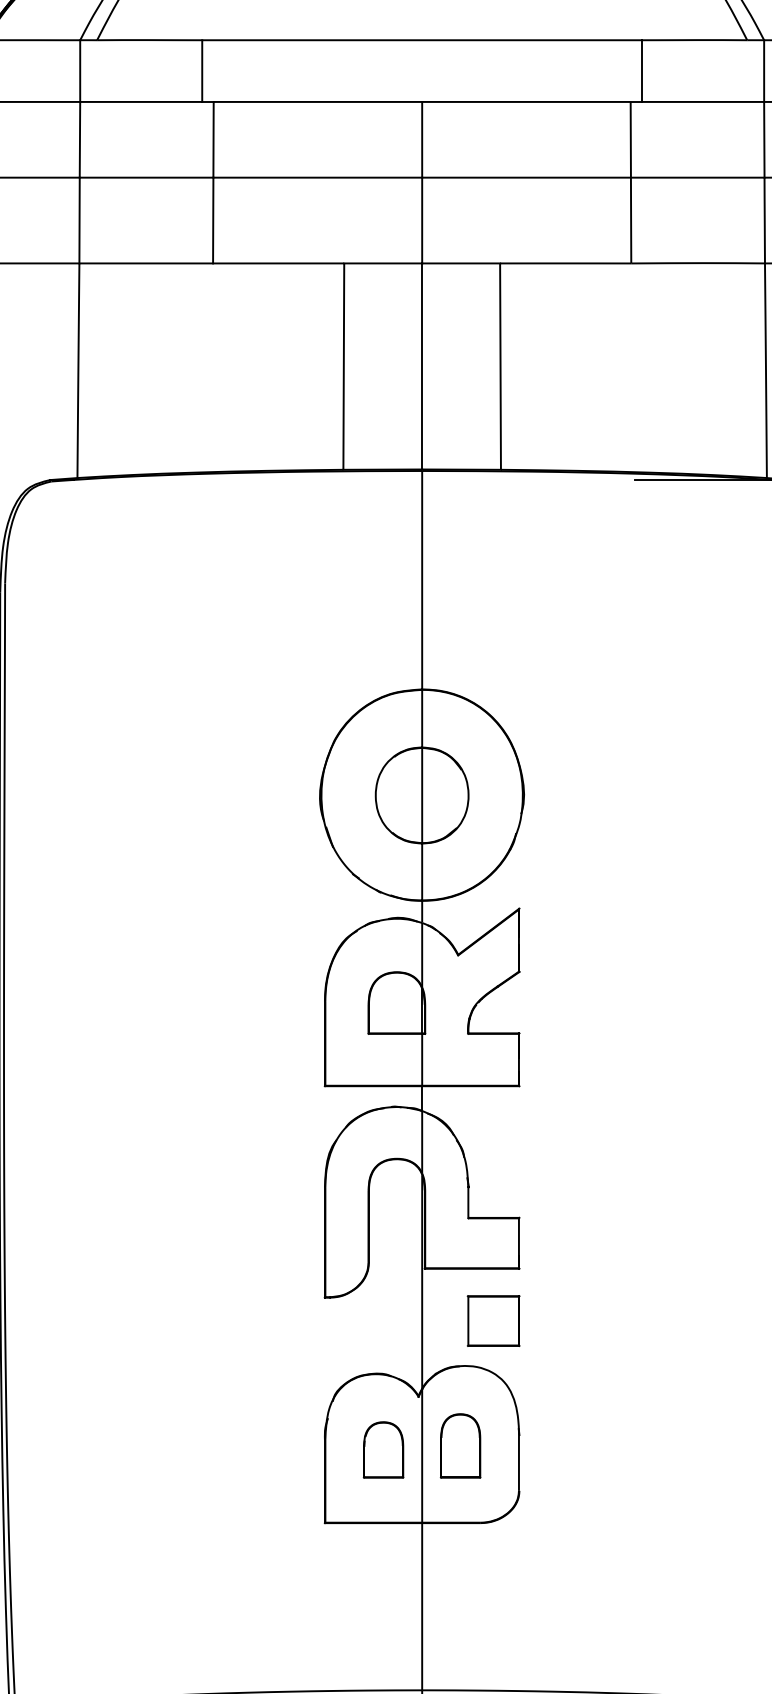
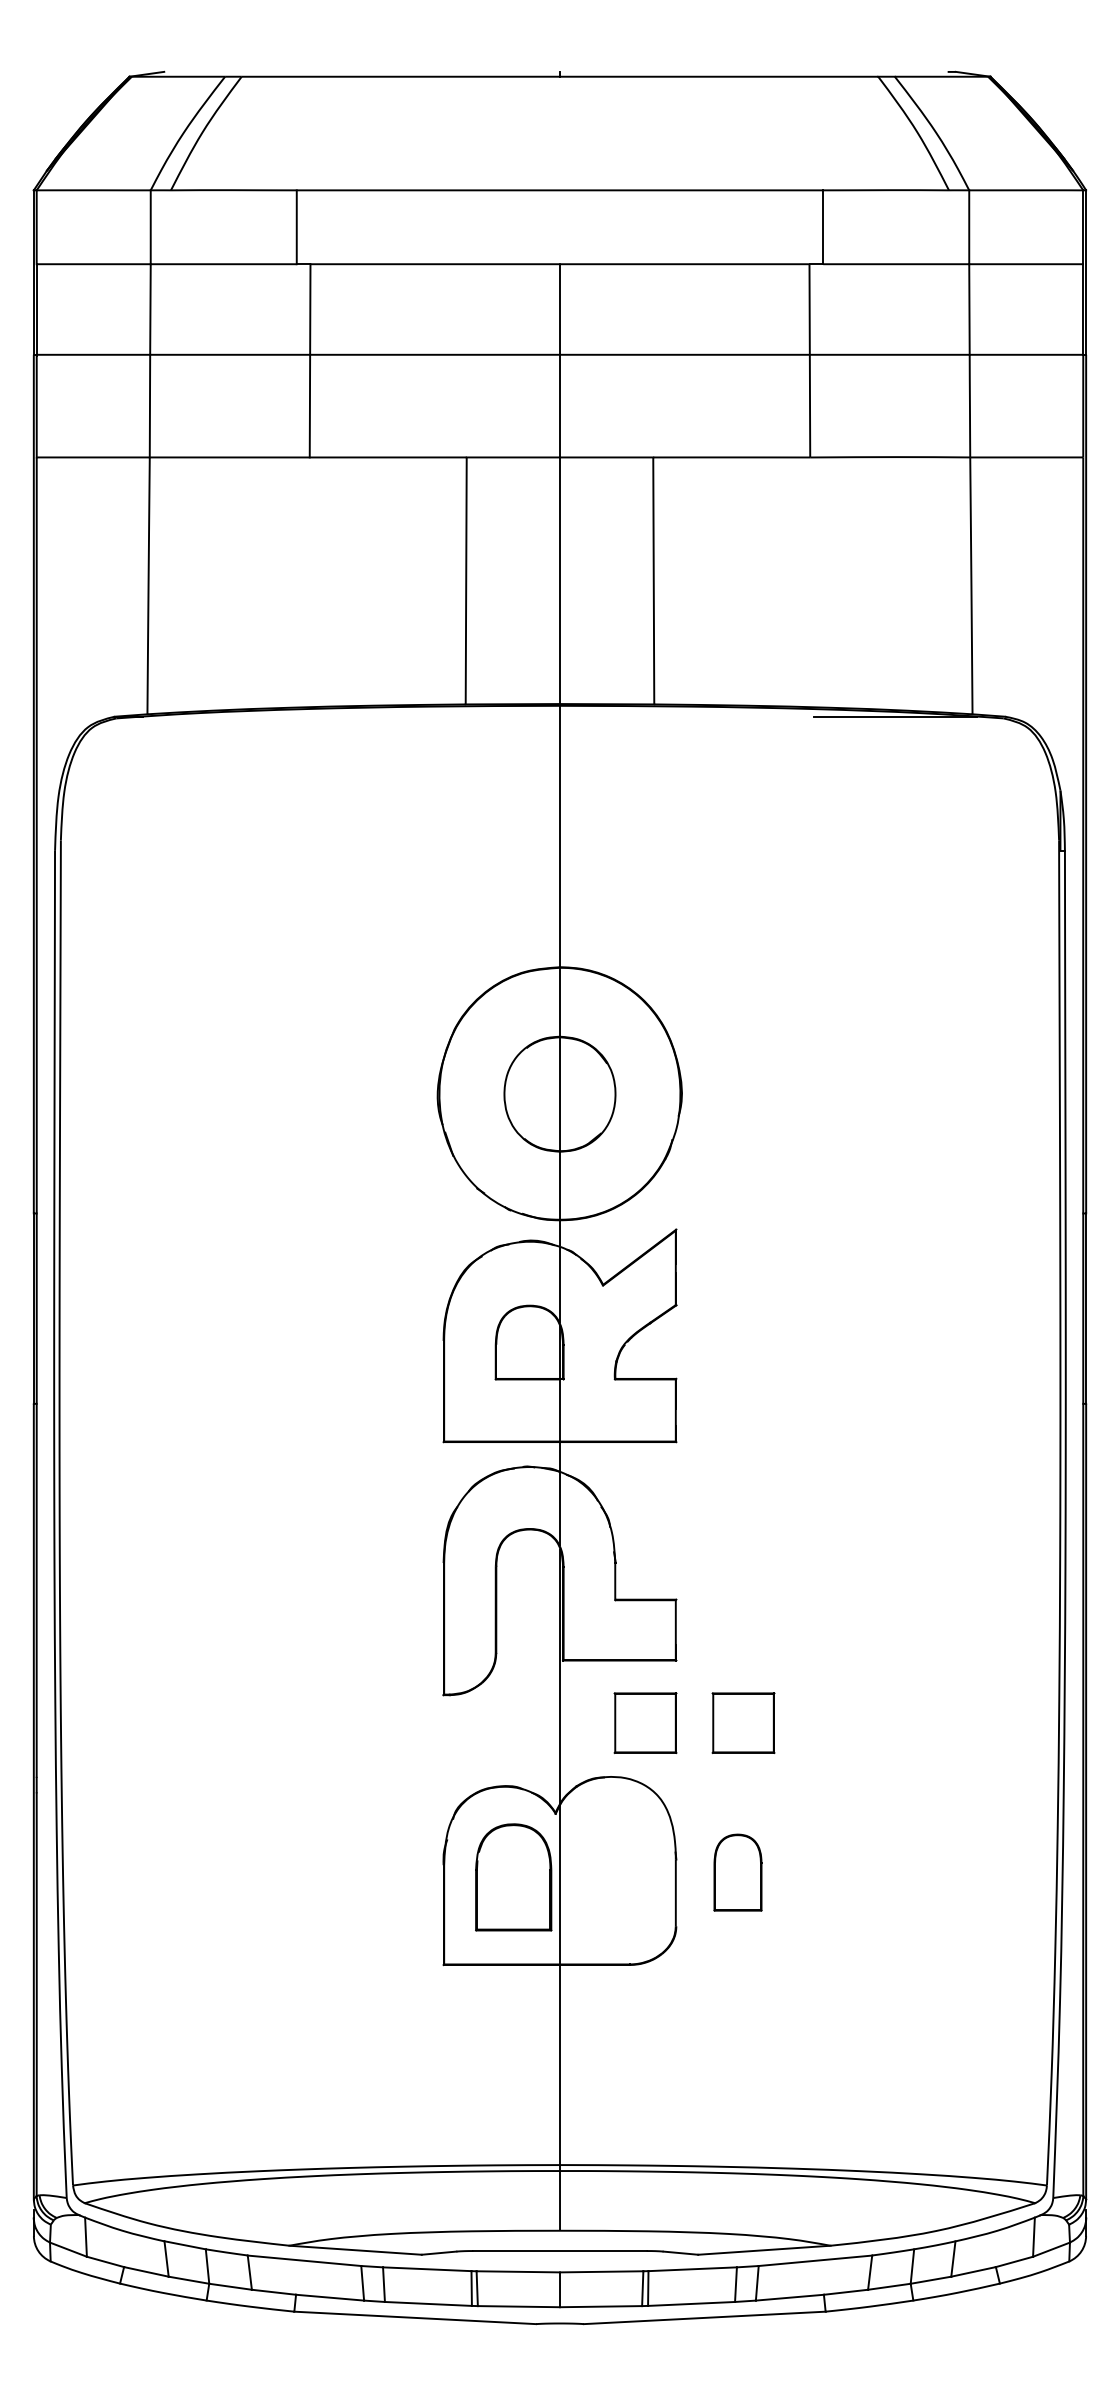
part: (575, 1320) -> (743, 1722), added
part: (460, 1445) -> (737, 1872), moved
part: (383, 1450) -> (513, 1877), size x1.6

